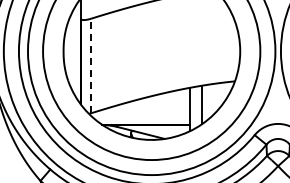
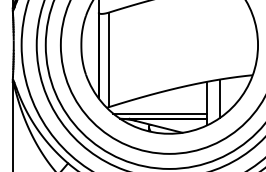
line: (90, 65) -> (108, 59), dashed -> solid
line: (142, 119) -> (160, 113), added

